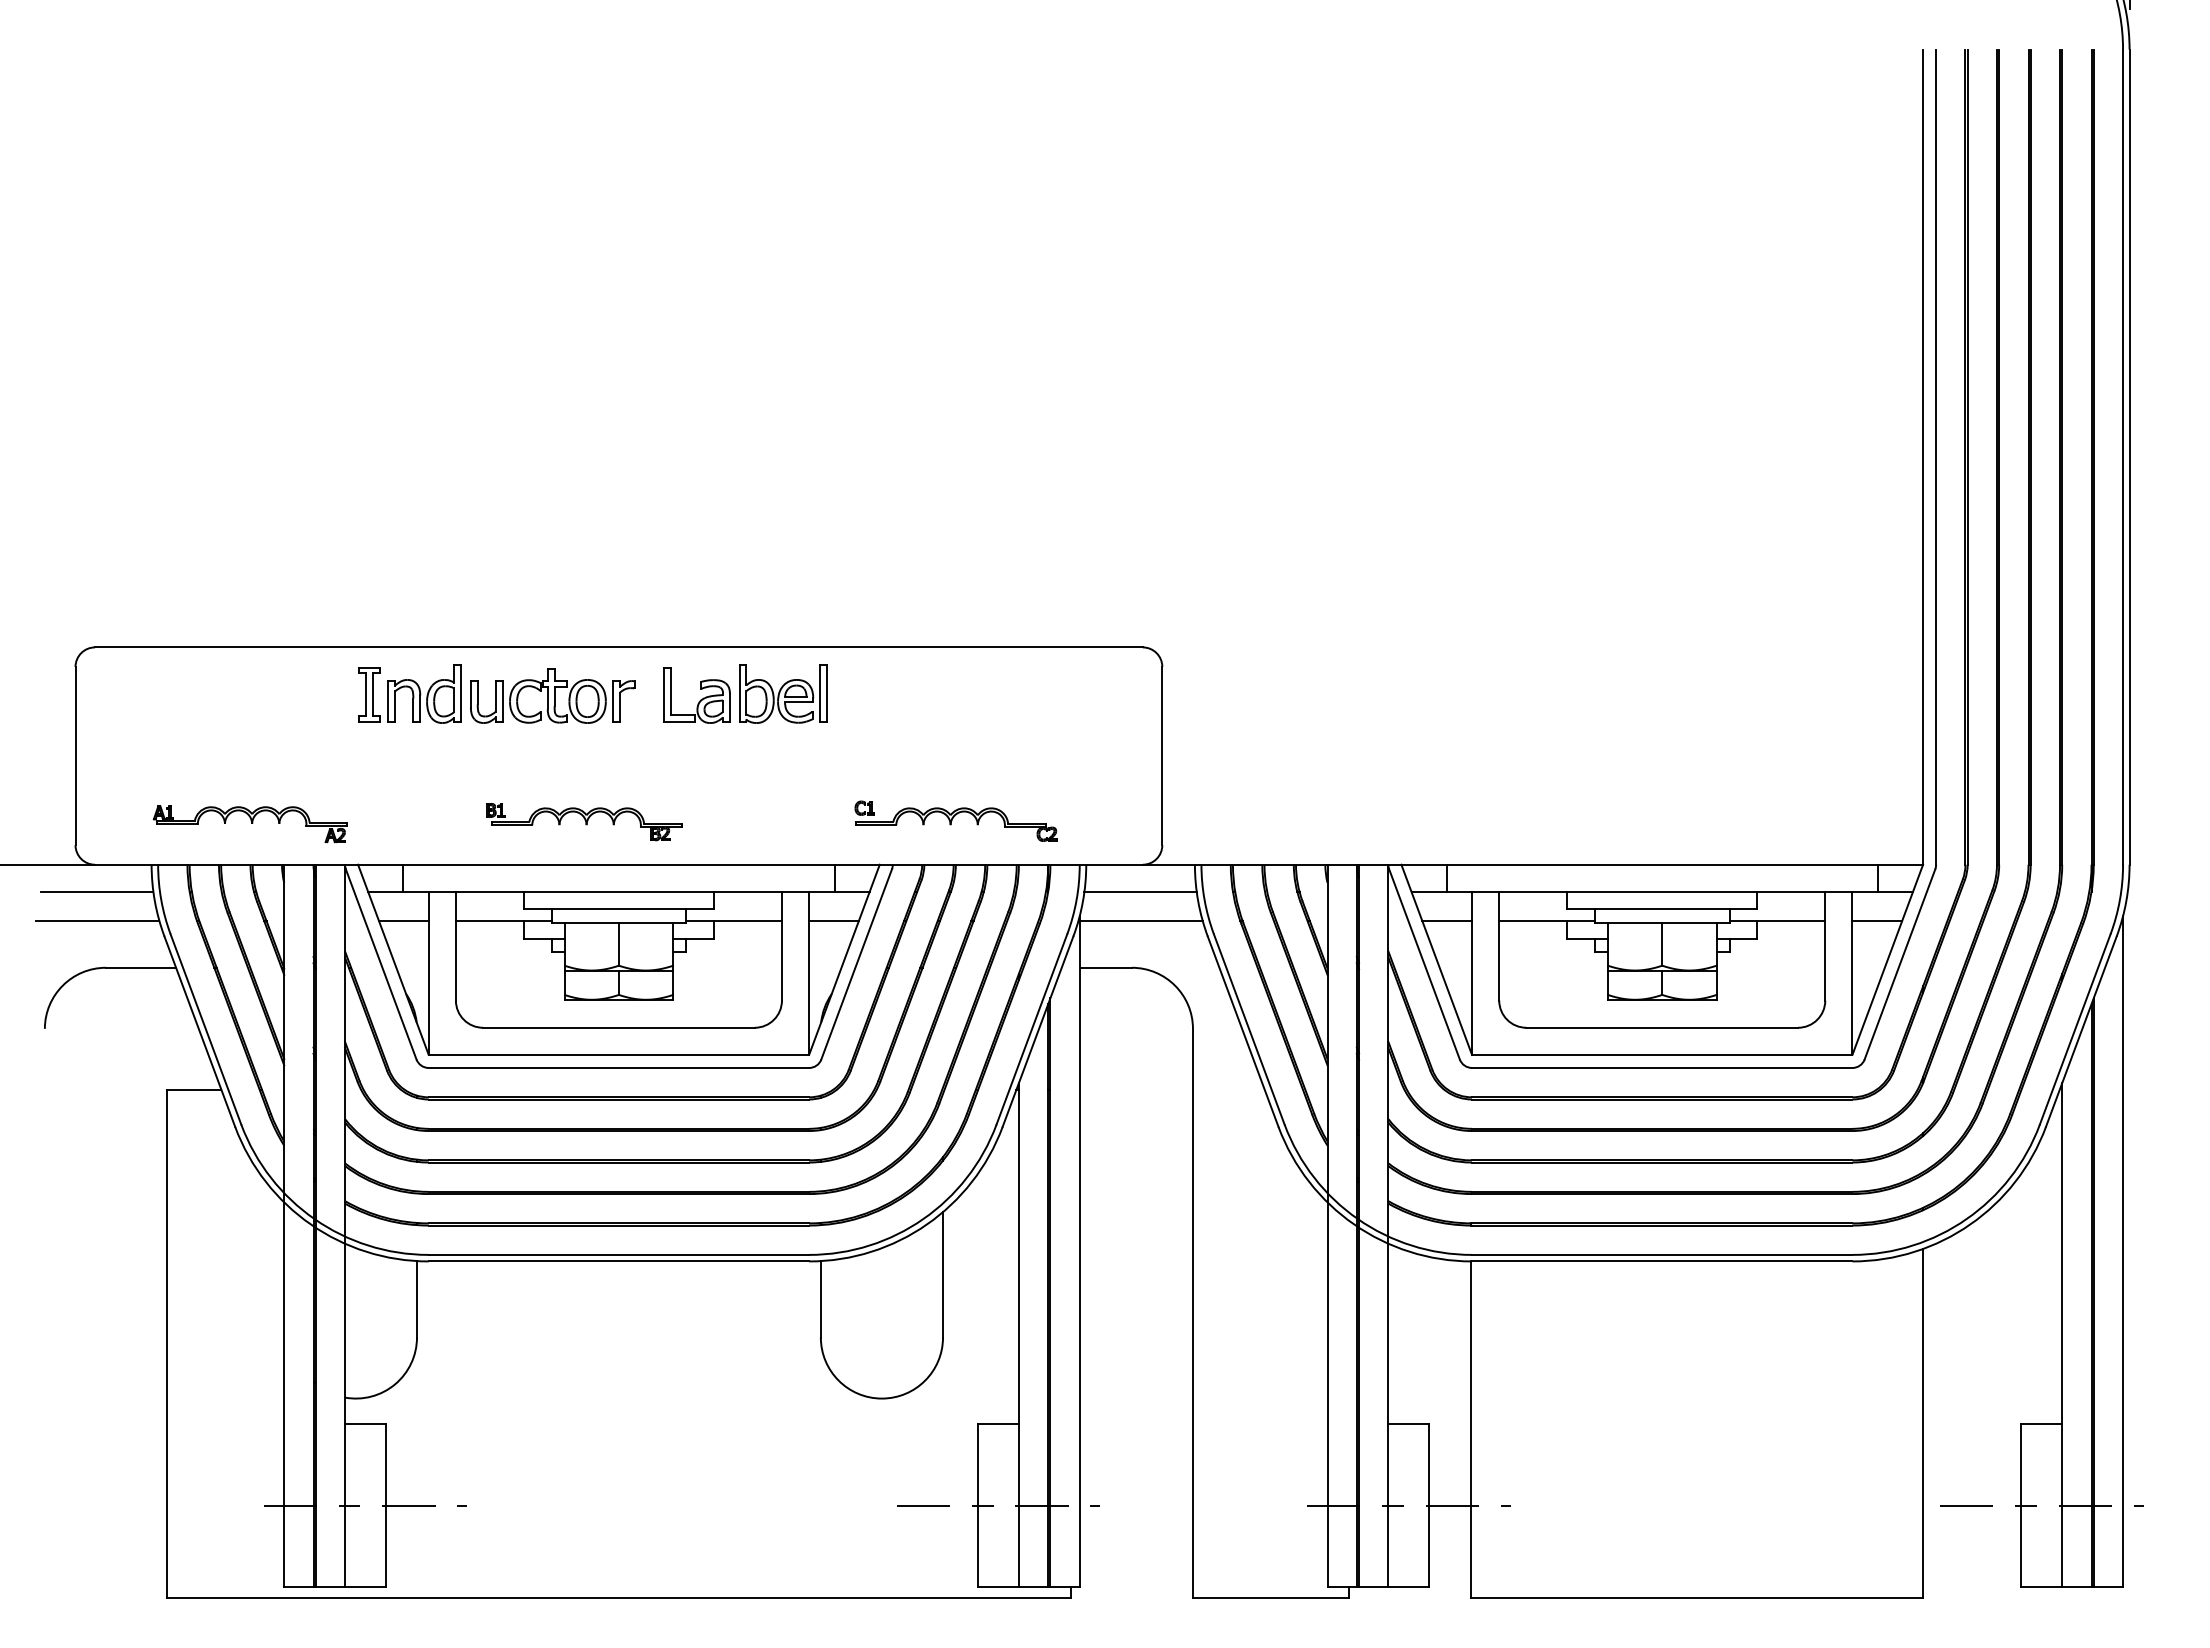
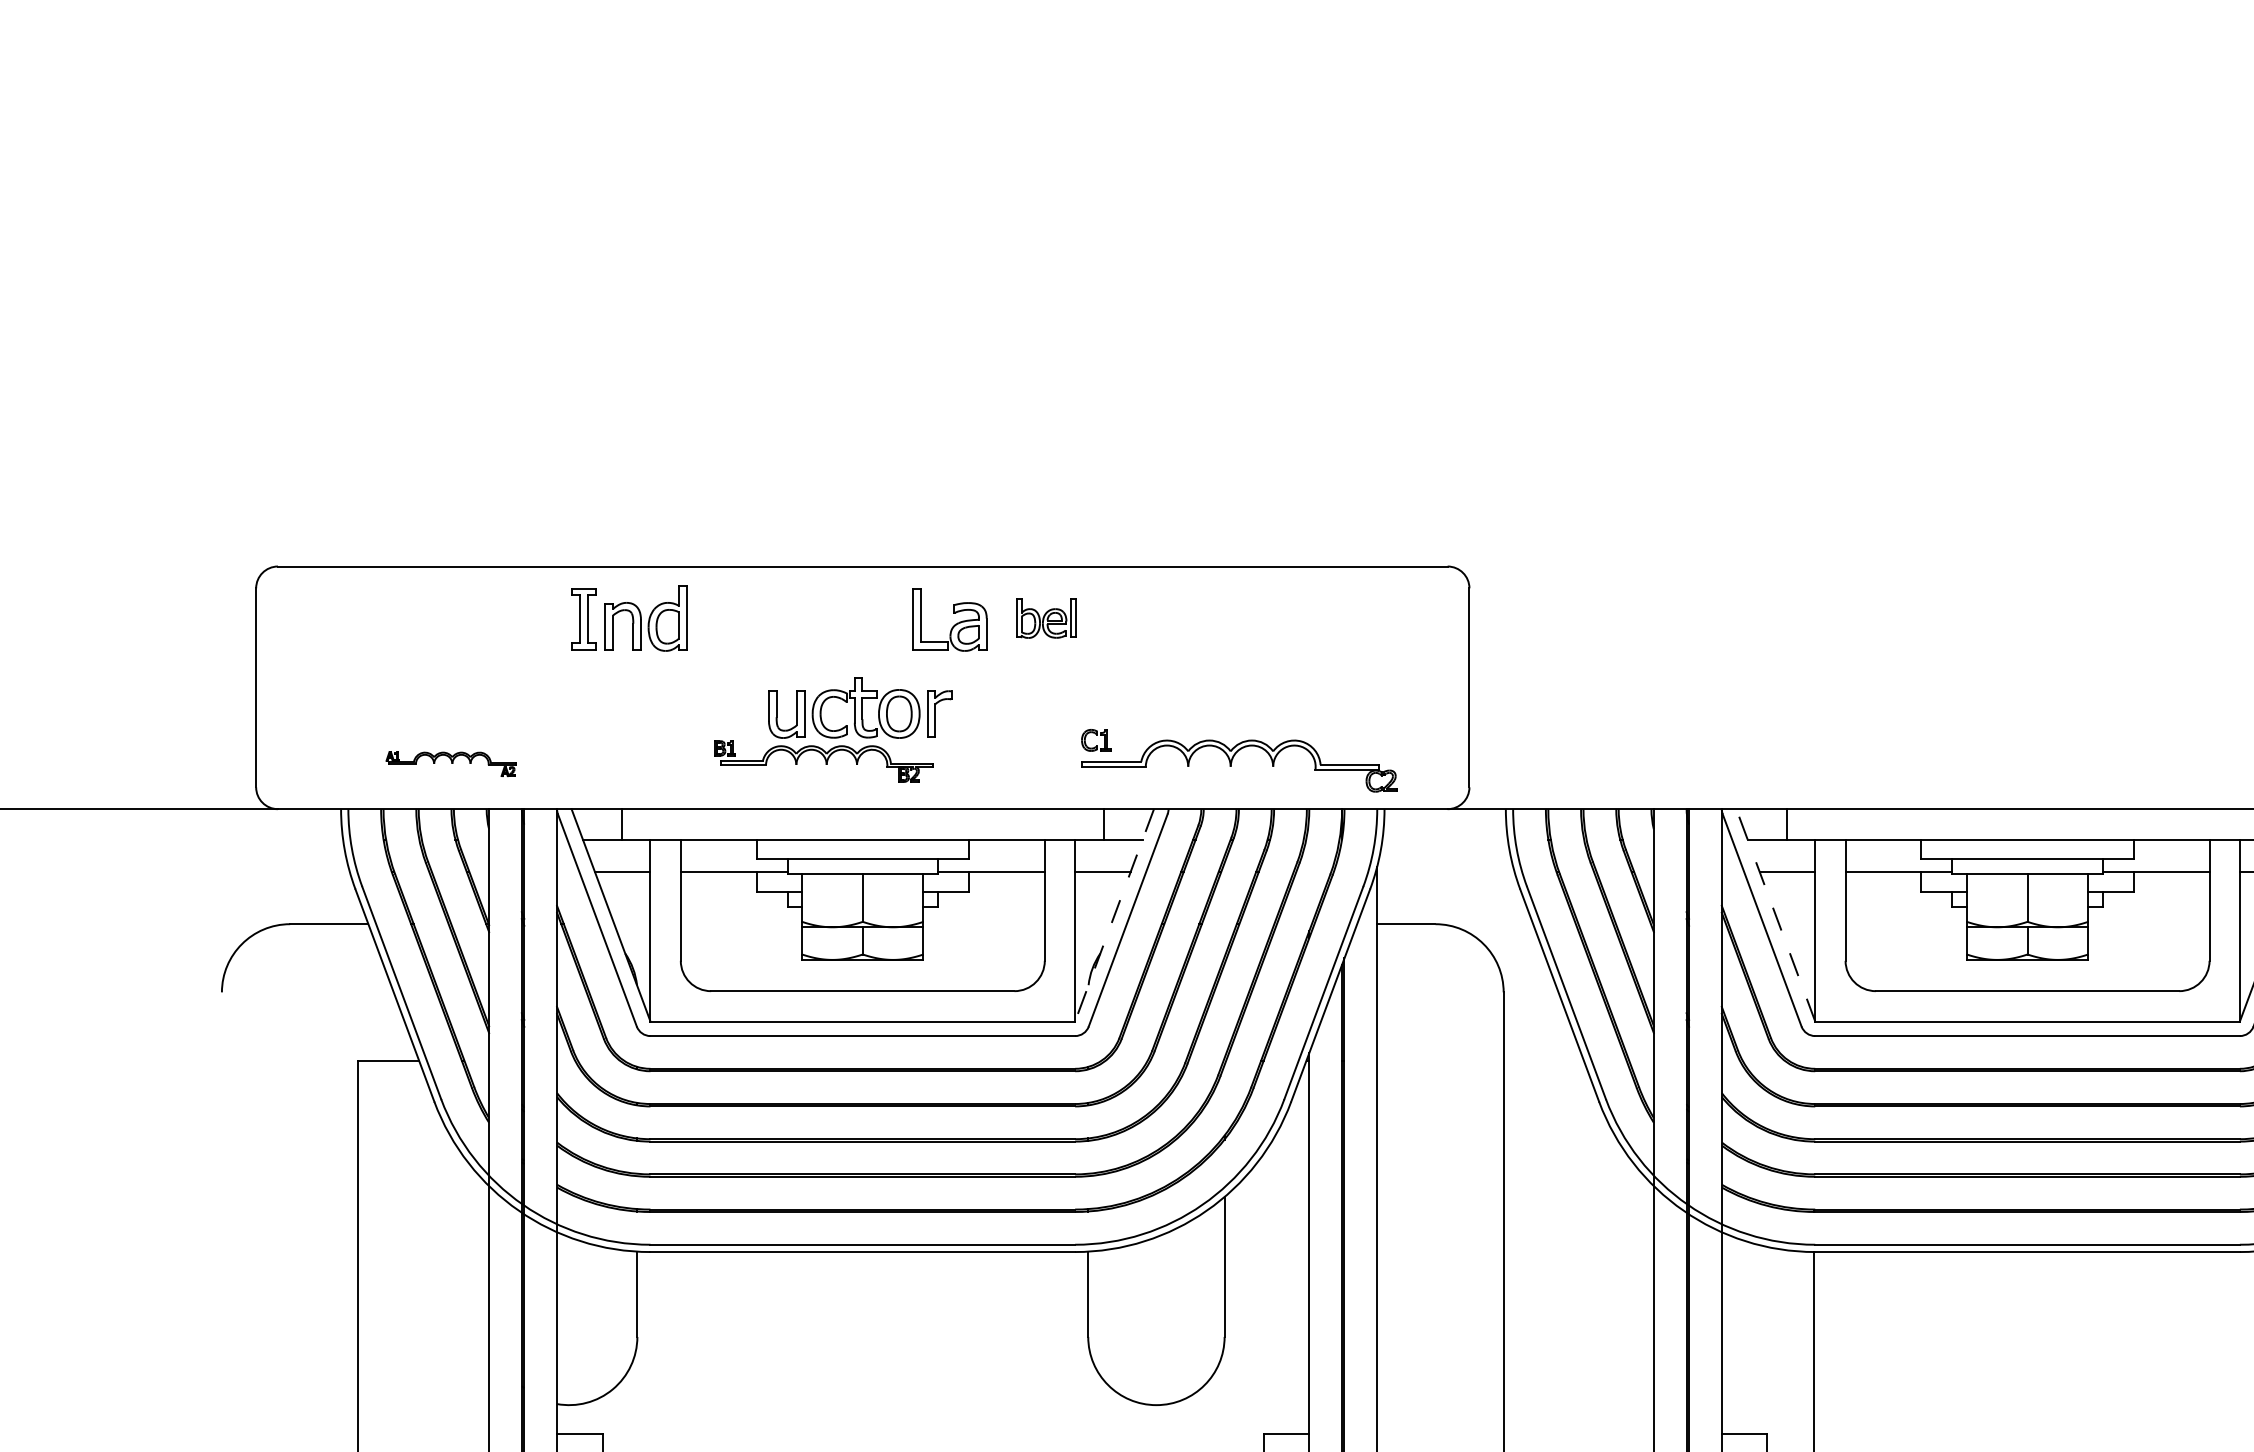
part: (783, 693) -> (1046, 617), size x0.6
part: (552, 695) -> (860, 707), moved
part: (955, 820) -> (1238, 759), size x1.4
part: (249, 824) -> (450, 764), size x0.6
line: (97, 891) -> (280, 839), removed
line: (1140, 891) -> (1445, 839), removed
line: (97, 921) -> (280, 872), removed
line: (1140, 921) -> (1445, 872), removed
line: (1436, 959) -> (1775, 914), solid -> dashed
line: (844, 960) -> (1114, 916), solid -> dashed

